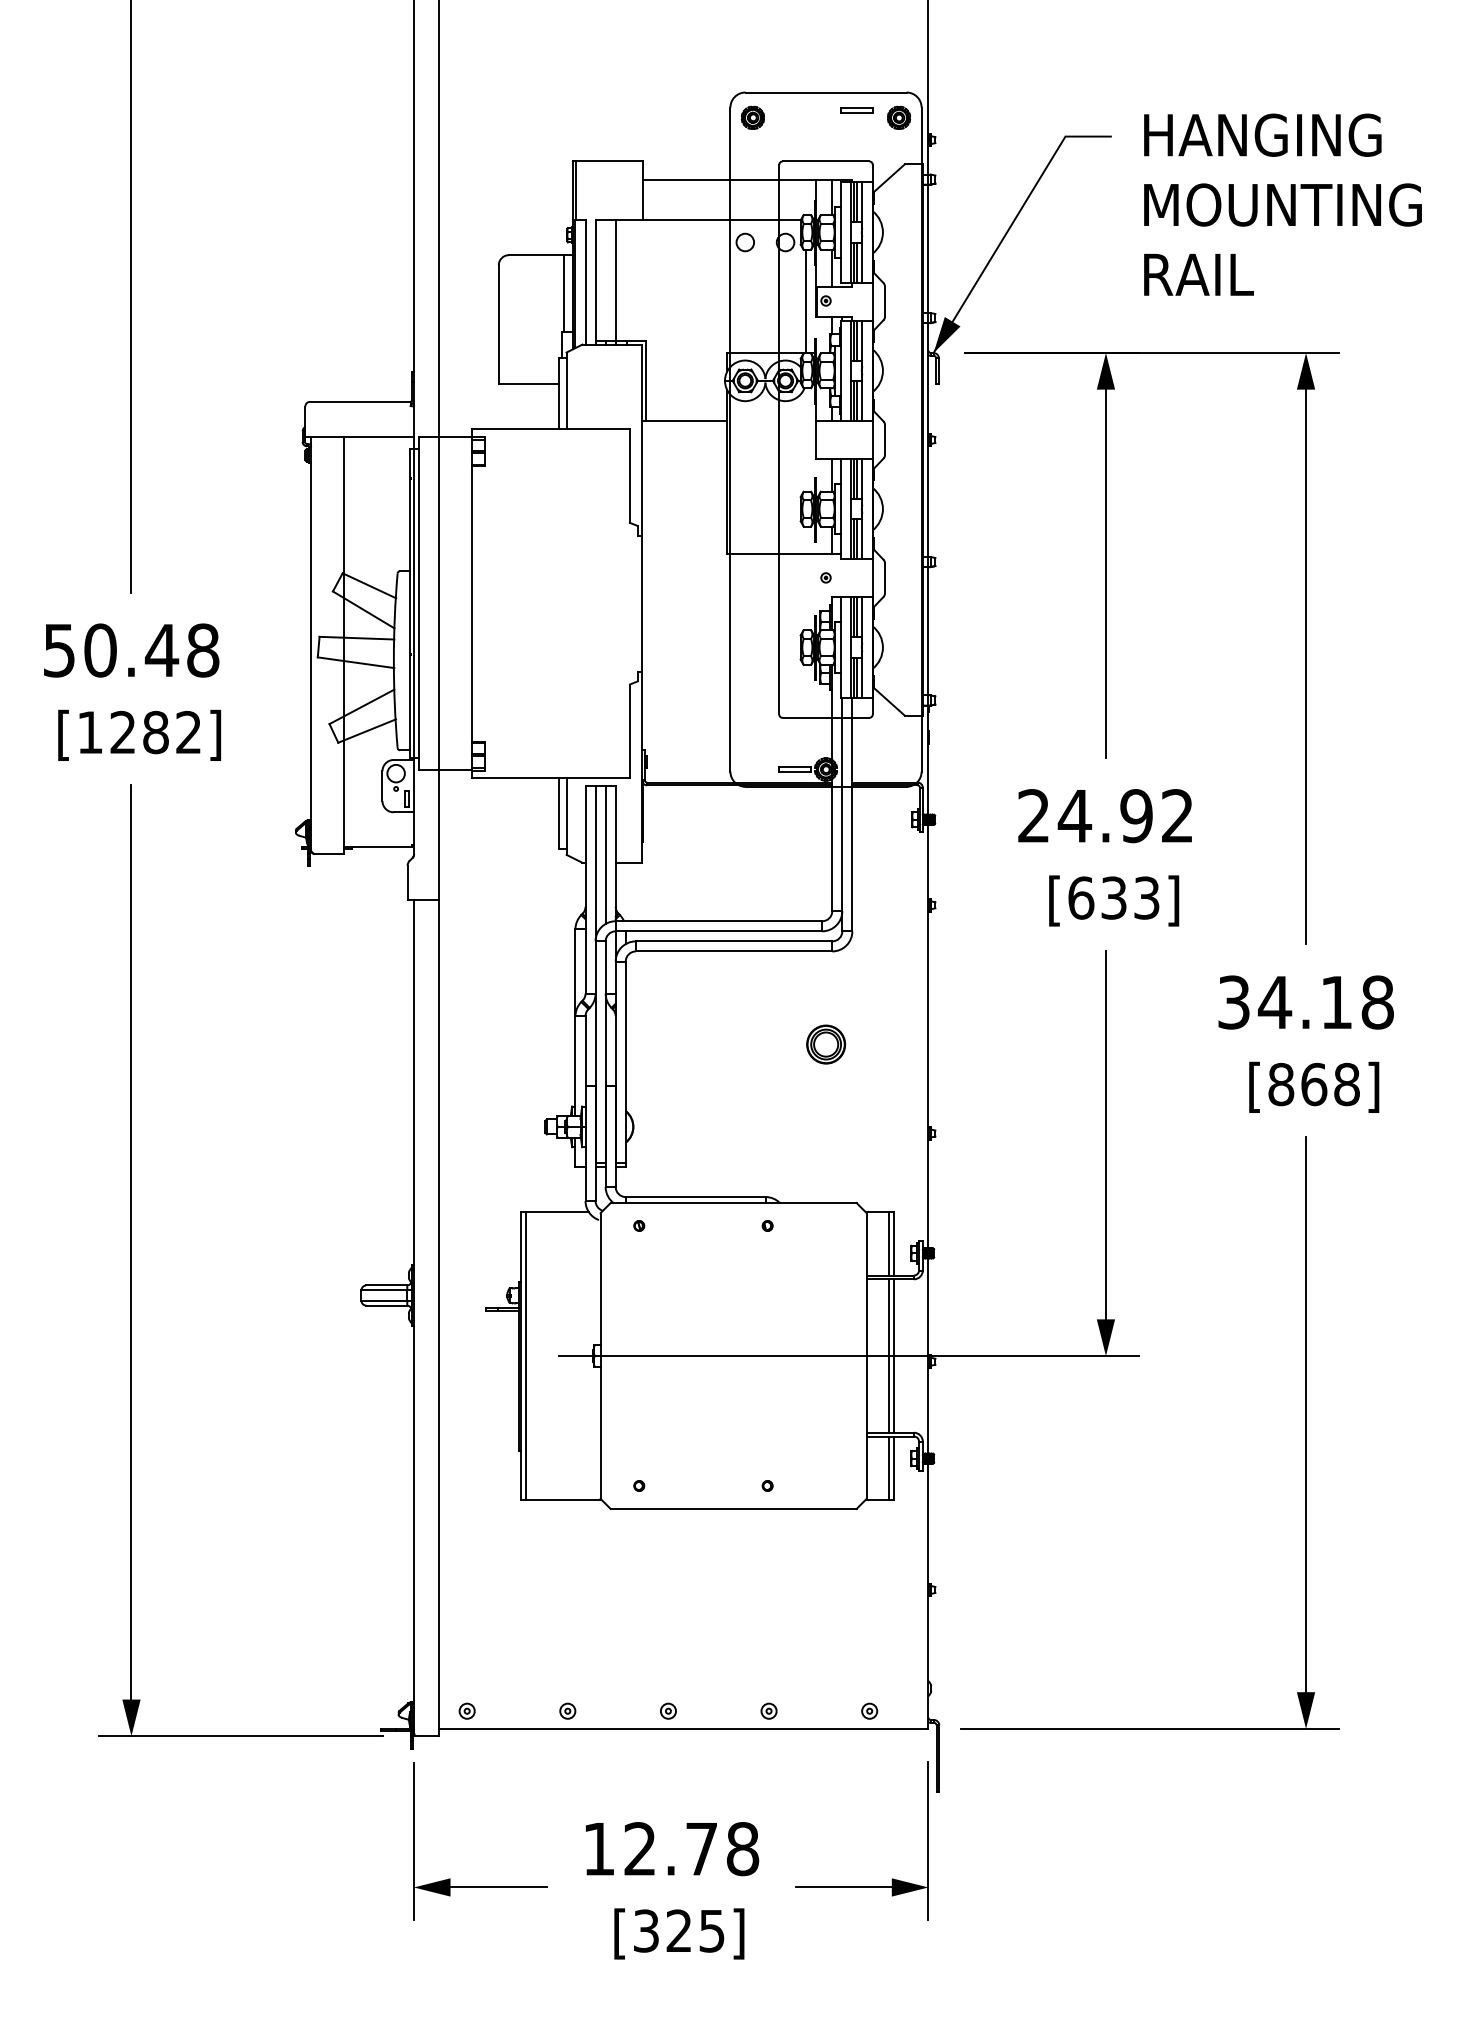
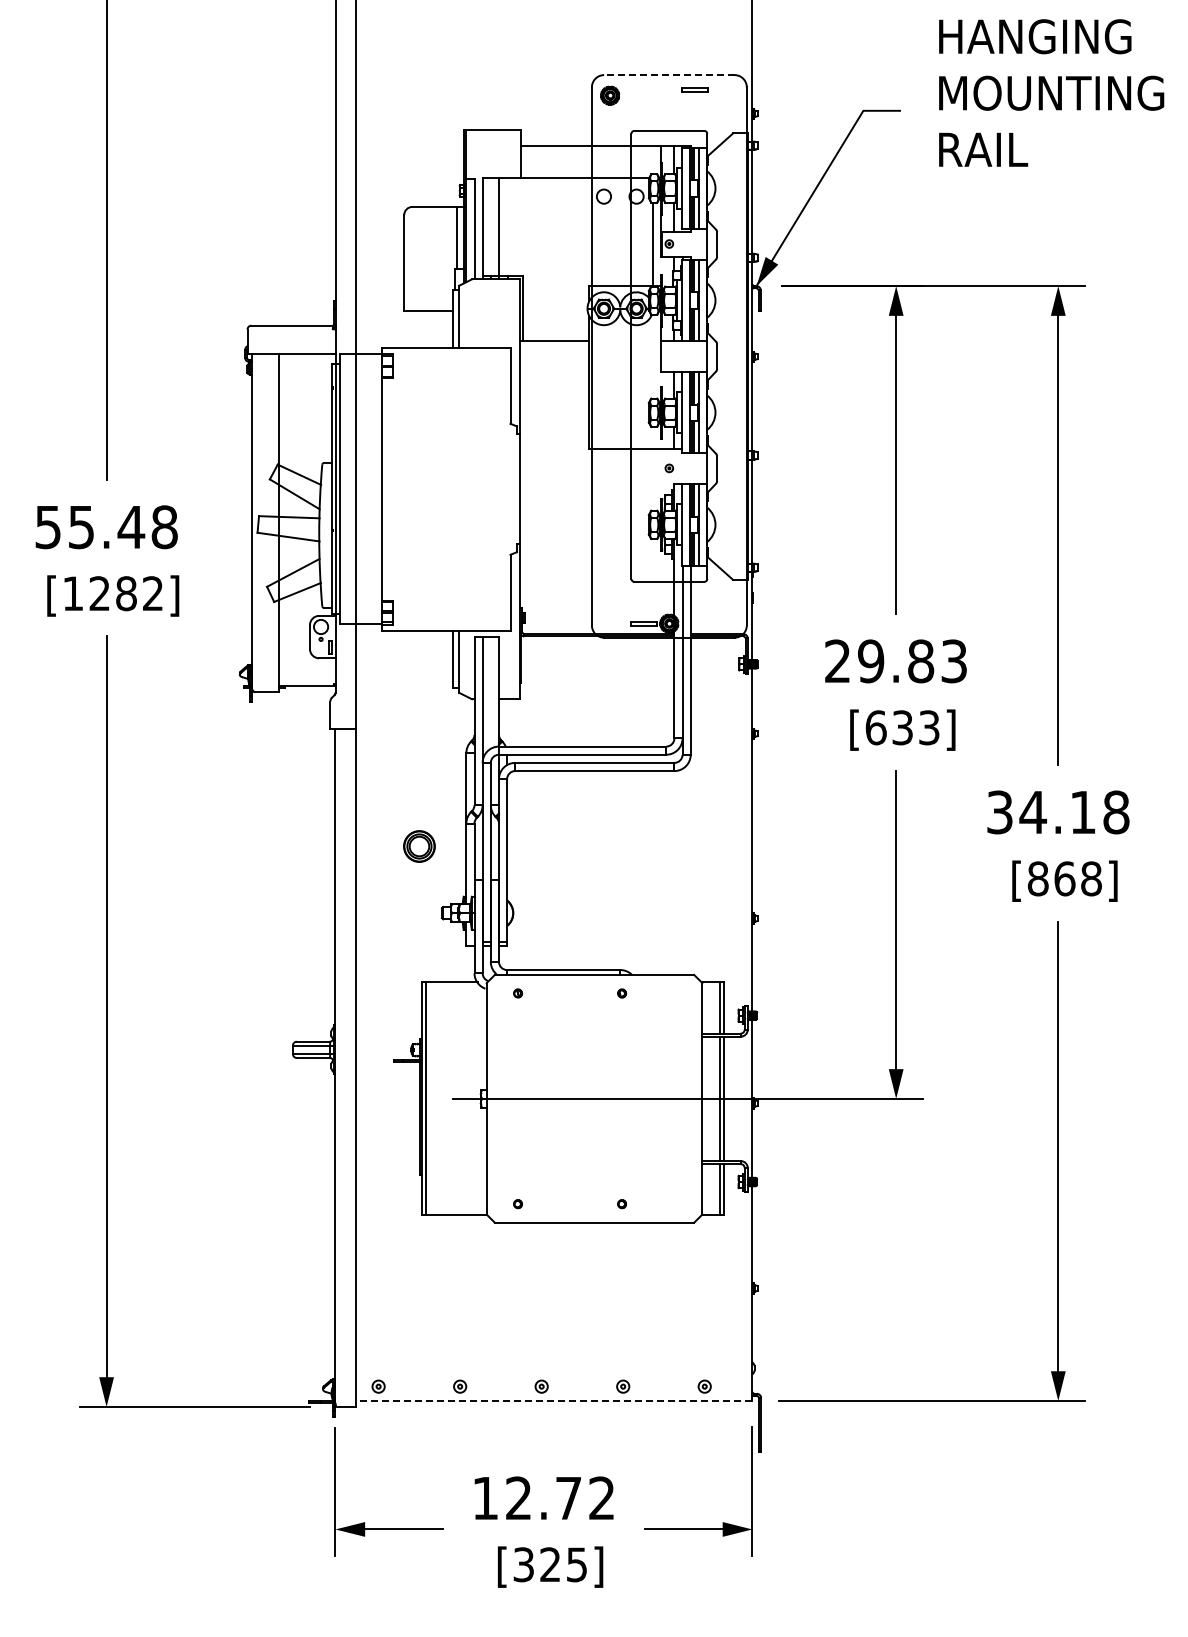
line: (824, 92) -> (668, 75), solid -> dashed
part: (898, 117) -> (728, 95), removed
text: (1282, 204) -> (1051, 92), moved
text: (100, 650) -> (81, 527), 50.48 -> 55.48
text: (1124, 816) -> (911, 661), 24.92 -> 29.83
line: (605, 854) -> (490, 692), removed
part: (826, 1044) -> (419, 846), moved
line: (683, 1728) -> (553, 1400), solid -> dashed
text: (743, 1849) -> (602, 1498), 12.78 -> 12.72

